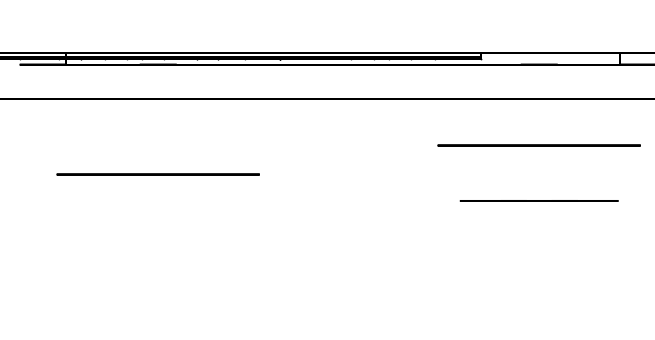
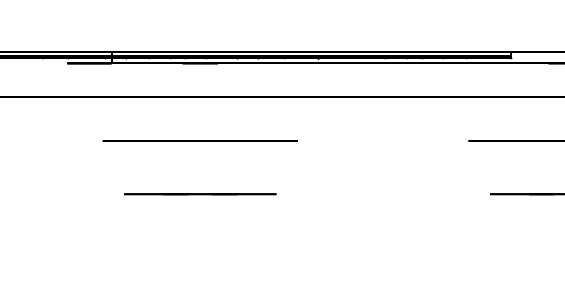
circle: (157, 174) -> (199, 140), moved
line: (157, 200) -> (199, 193), added

